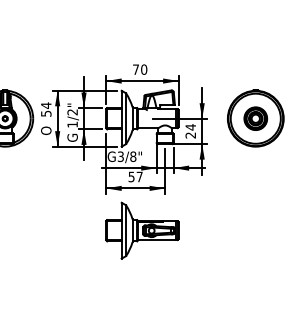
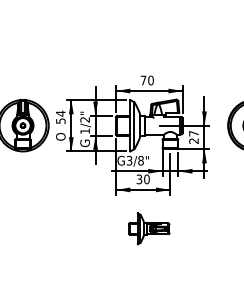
text: (190, 127) -> (193, 133), 24 -> 27
text: (135, 176) -> (143, 178), 57 -> 30
part: (142, 230) -> (149, 228), size x0.6

